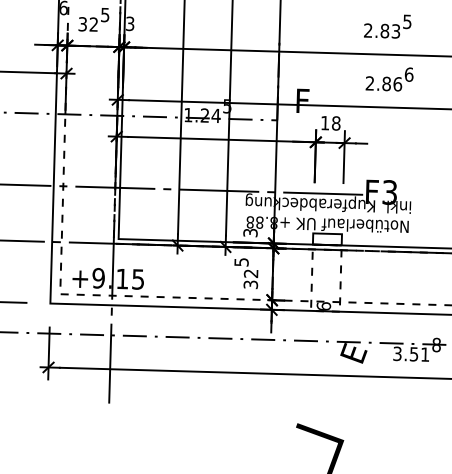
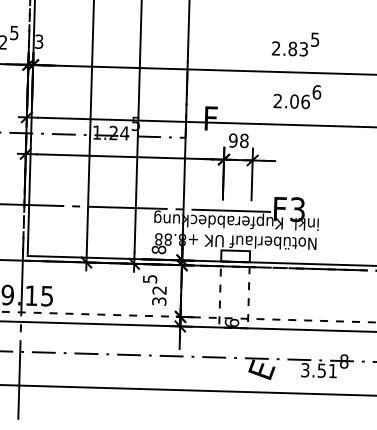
text: (386, 83) -> (294, 101), 2.86 -> 2.06
text: (324, 122) -> (232, 139), 18 -> 98
text: (250, 232) -> (158, 249), 3 -> 8

